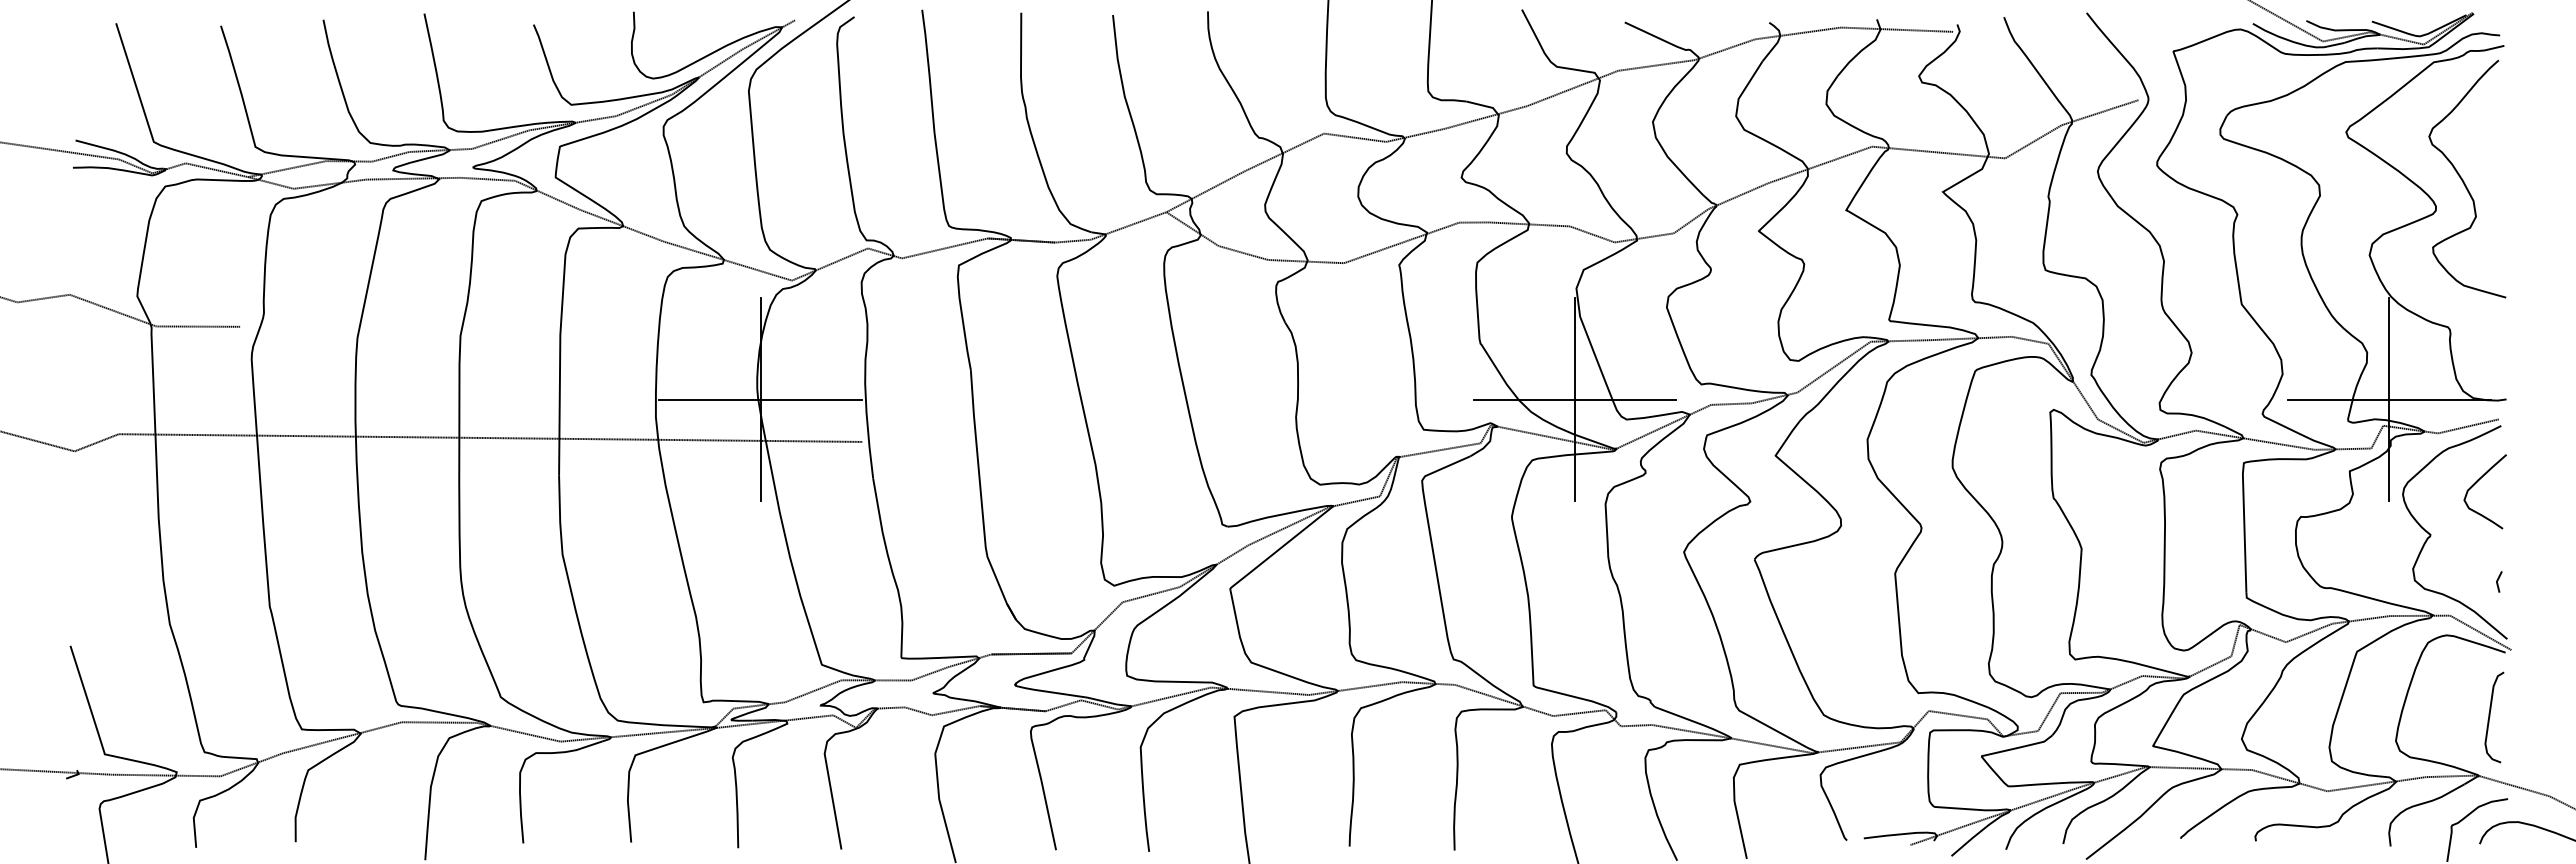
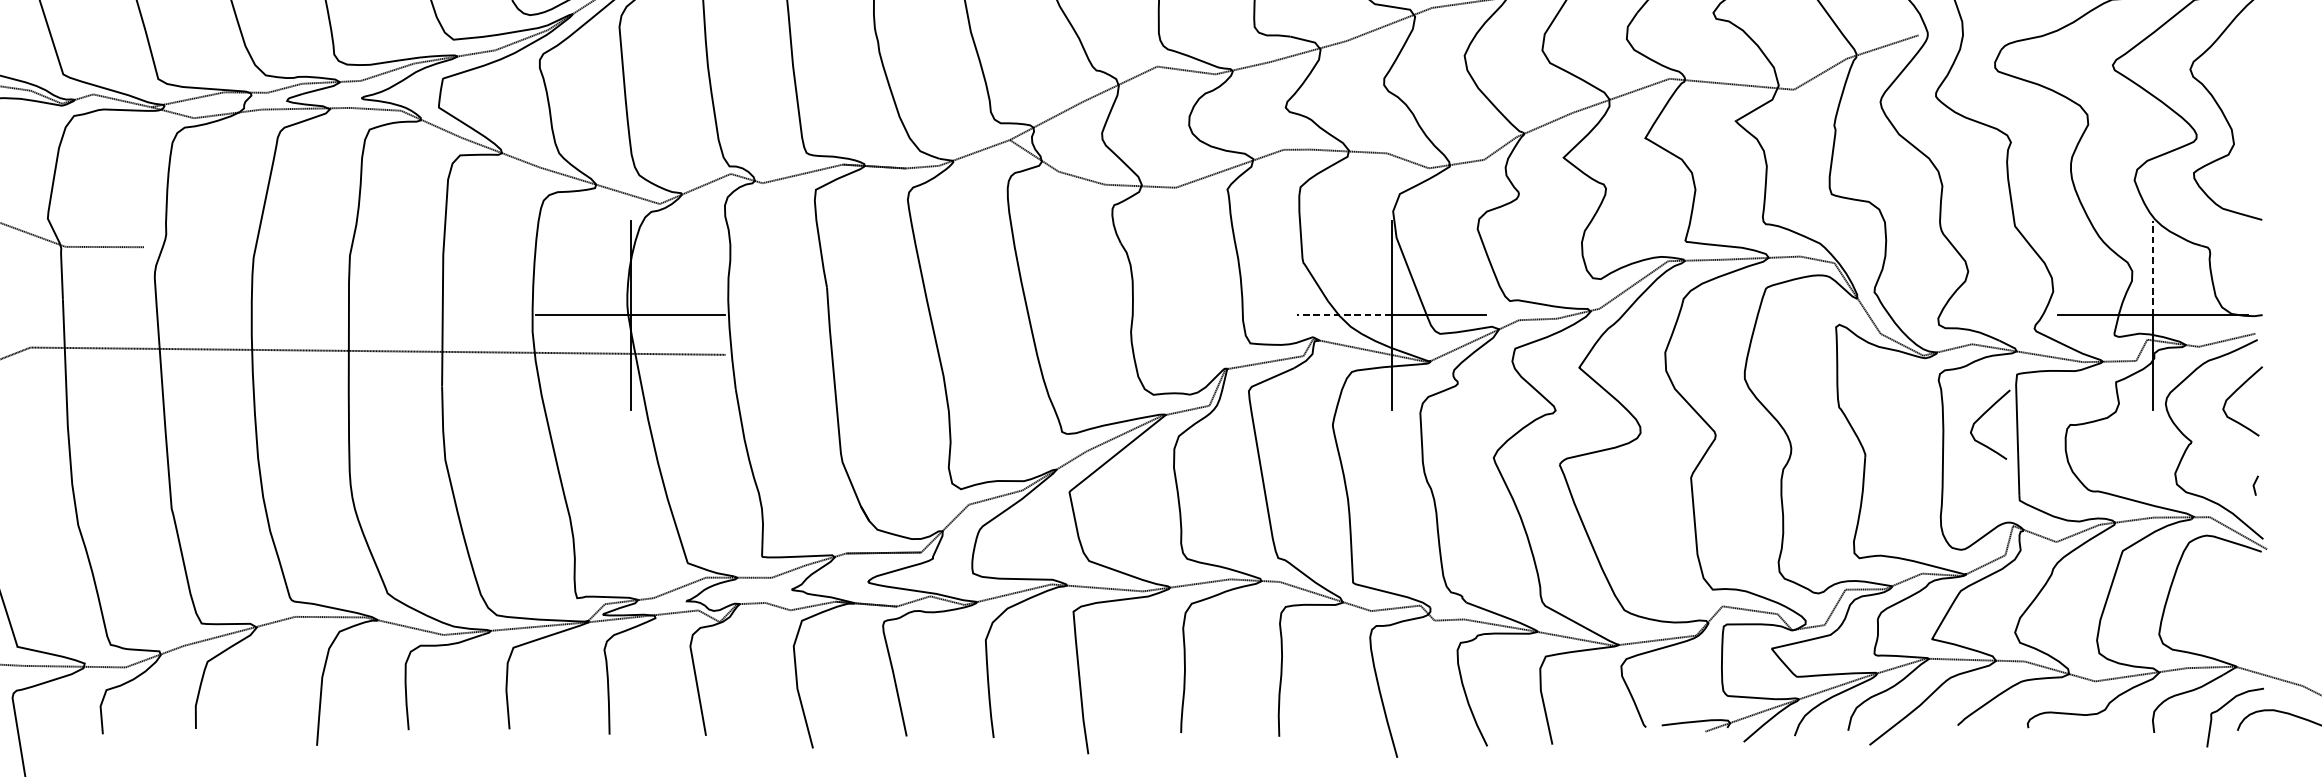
line: (2389, 349) -> (2153, 268), solid -> dashed
line: (1524, 399) -> (1344, 315), solid -> dashed
curve: (2206, 508) -> (1982, 417), added
curve: (2490, 716) -> (2247, 611), removed

